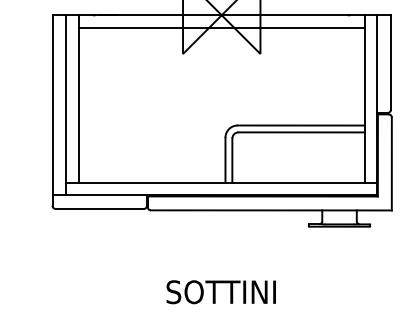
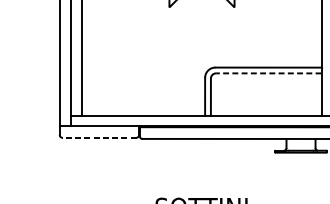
line: (301, 132) -> (269, 73), solid -> dashed
line: (99, 208) -> (99, 137), solid -> dashed

